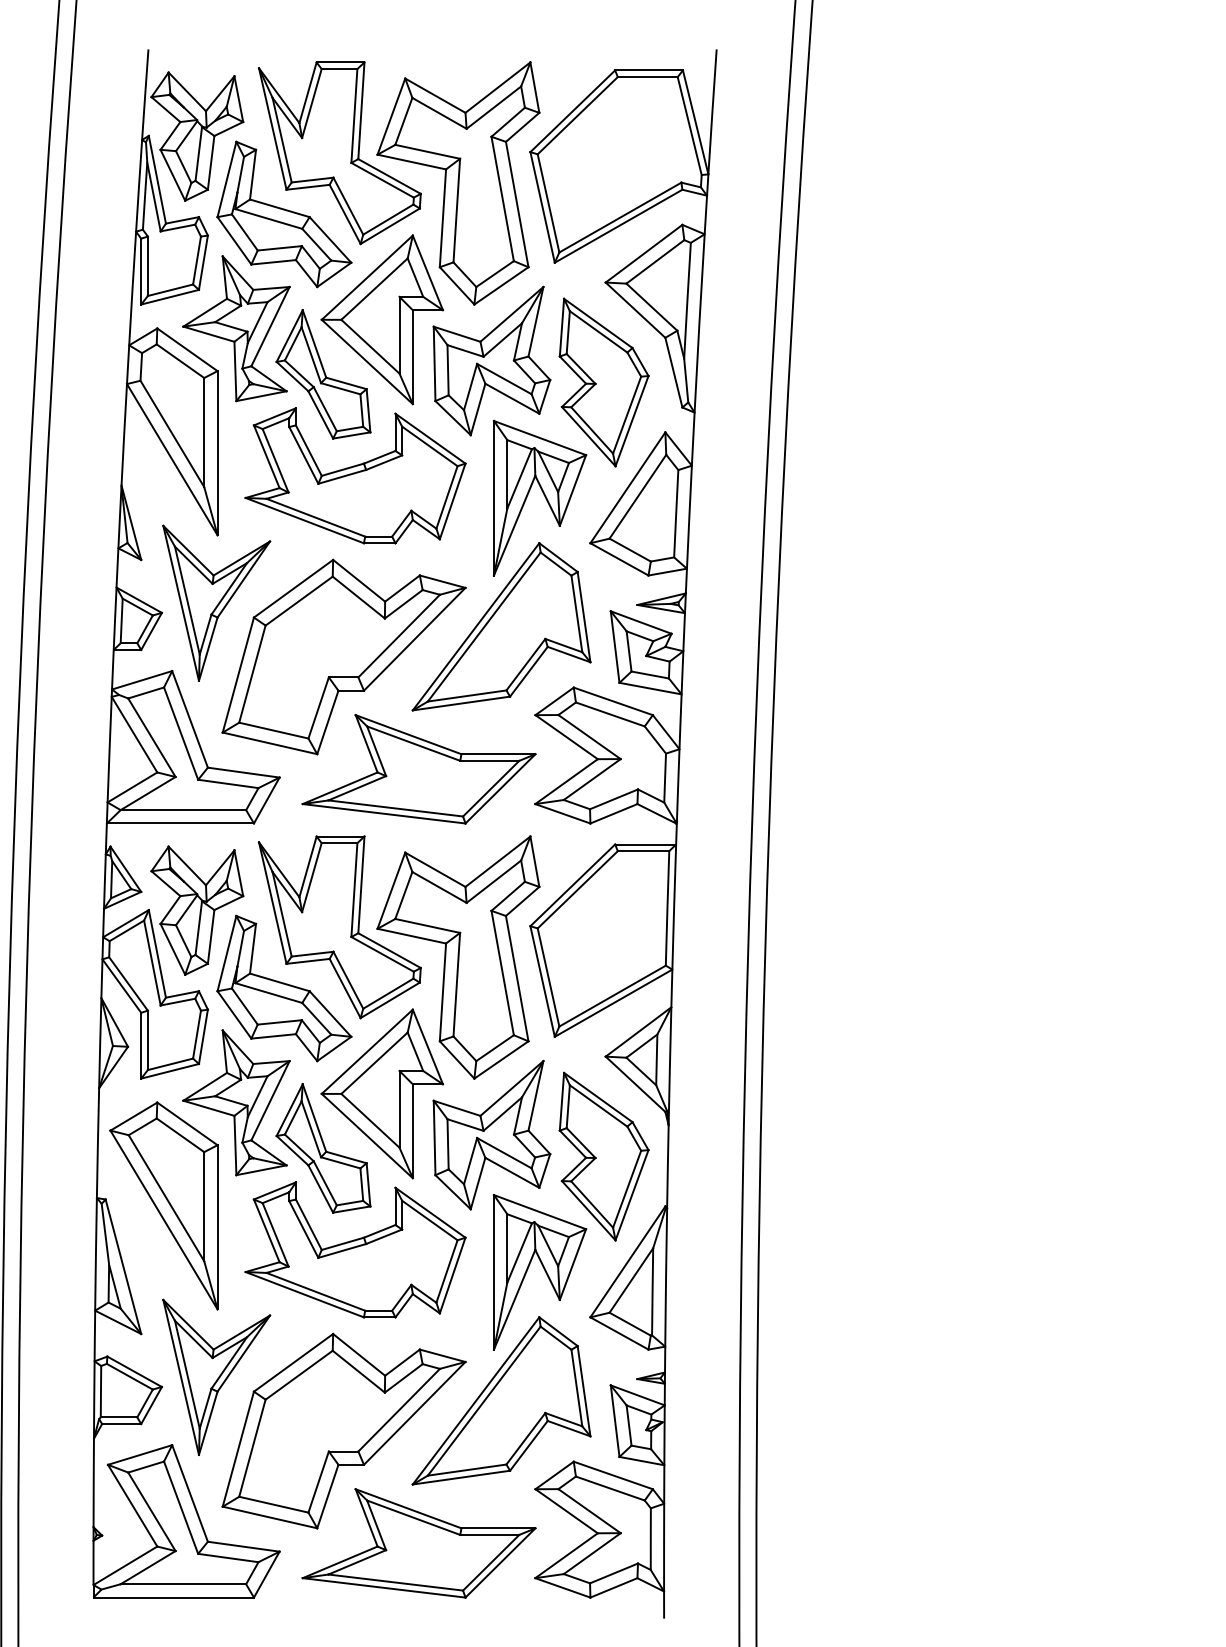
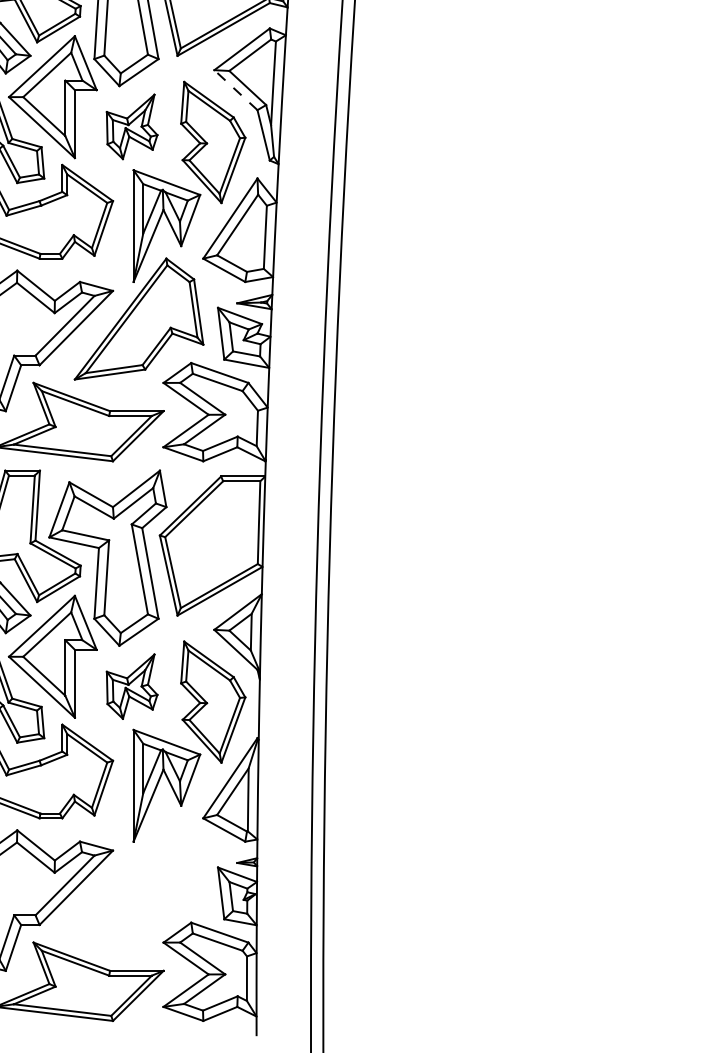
line: (635, 310) -> (235, 90), solid -> dashed
part: (491, 360) -> (131, 126), size x0.6
part: (491, 1135) -> (131, 686), size x0.6
part: (501, 1400) -> (139, 878), removed

